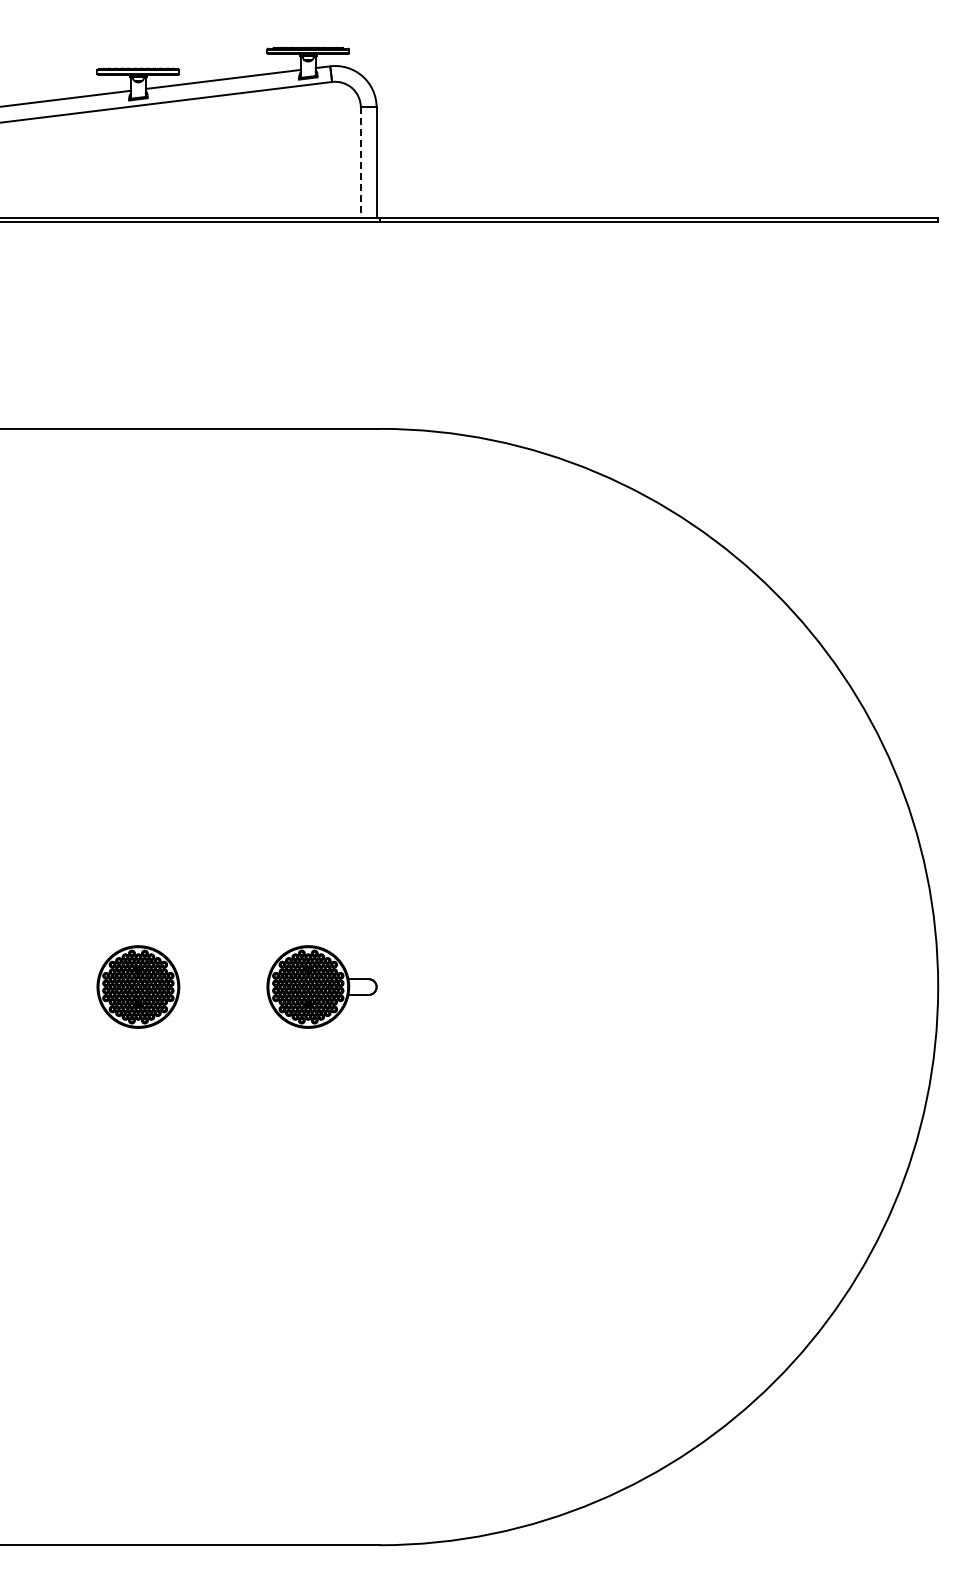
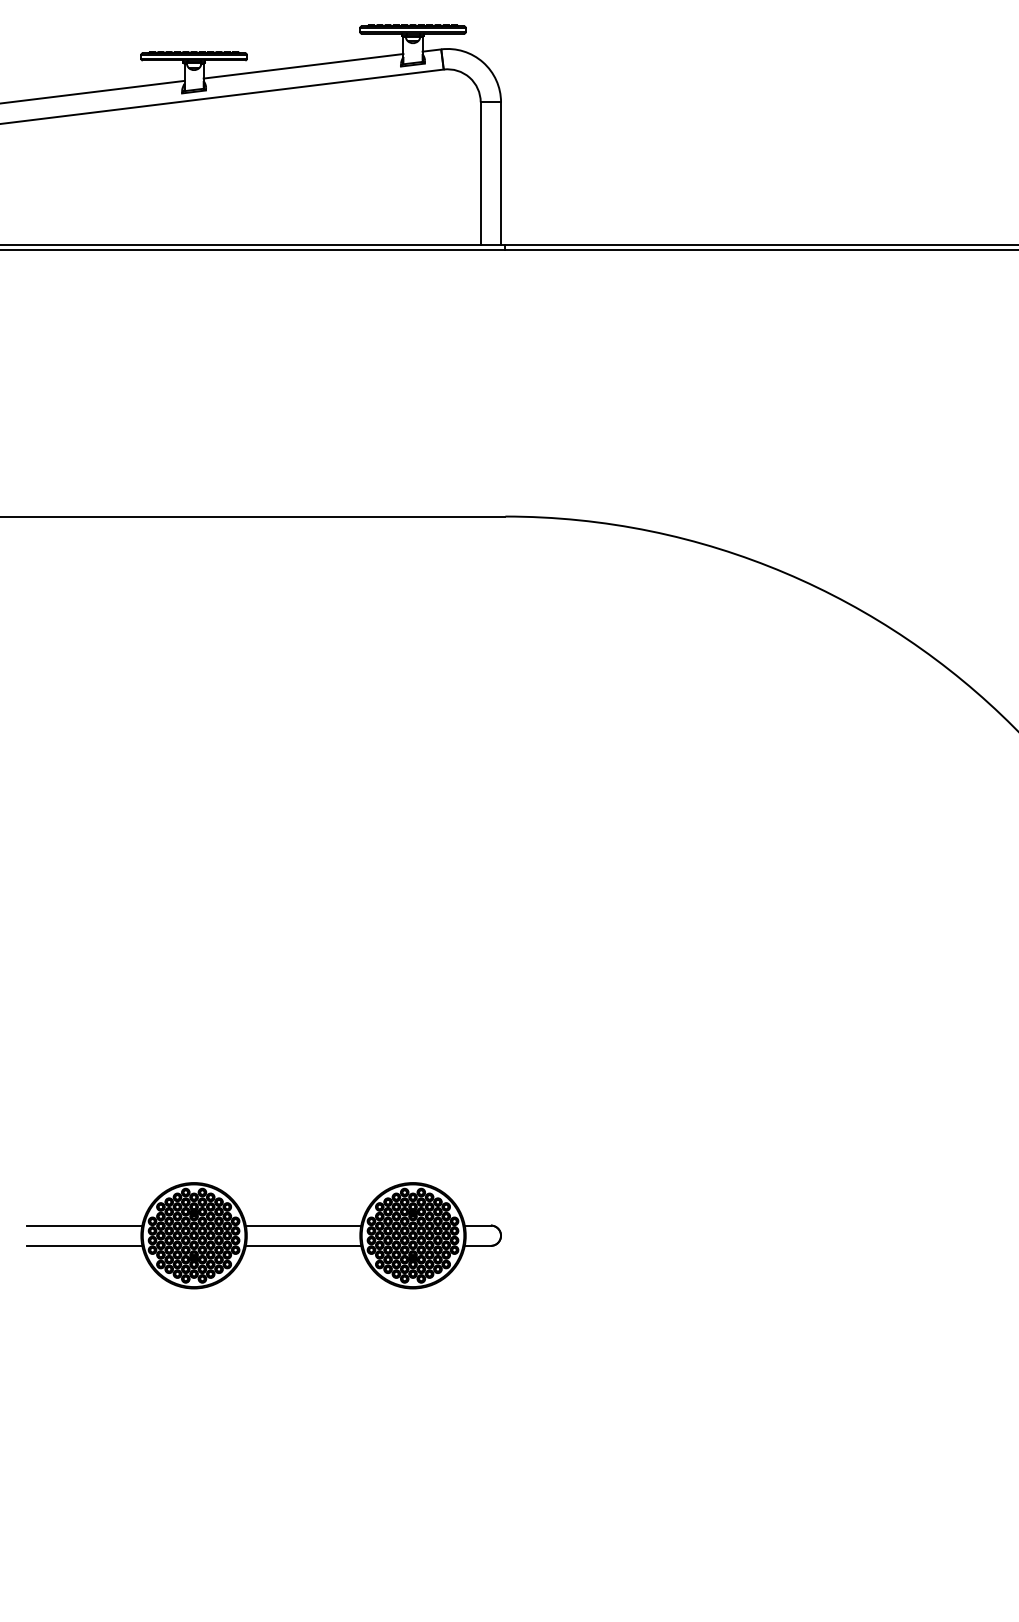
line: (360, 163) -> (480, 174), dashed -> solid
line: (53, 979) -> (84, 1226), added
line: (223, 979) -> (303, 1226), added
line: (53, 994) -> (84, 1245), added
line: (223, 994) -> (303, 1245), added

